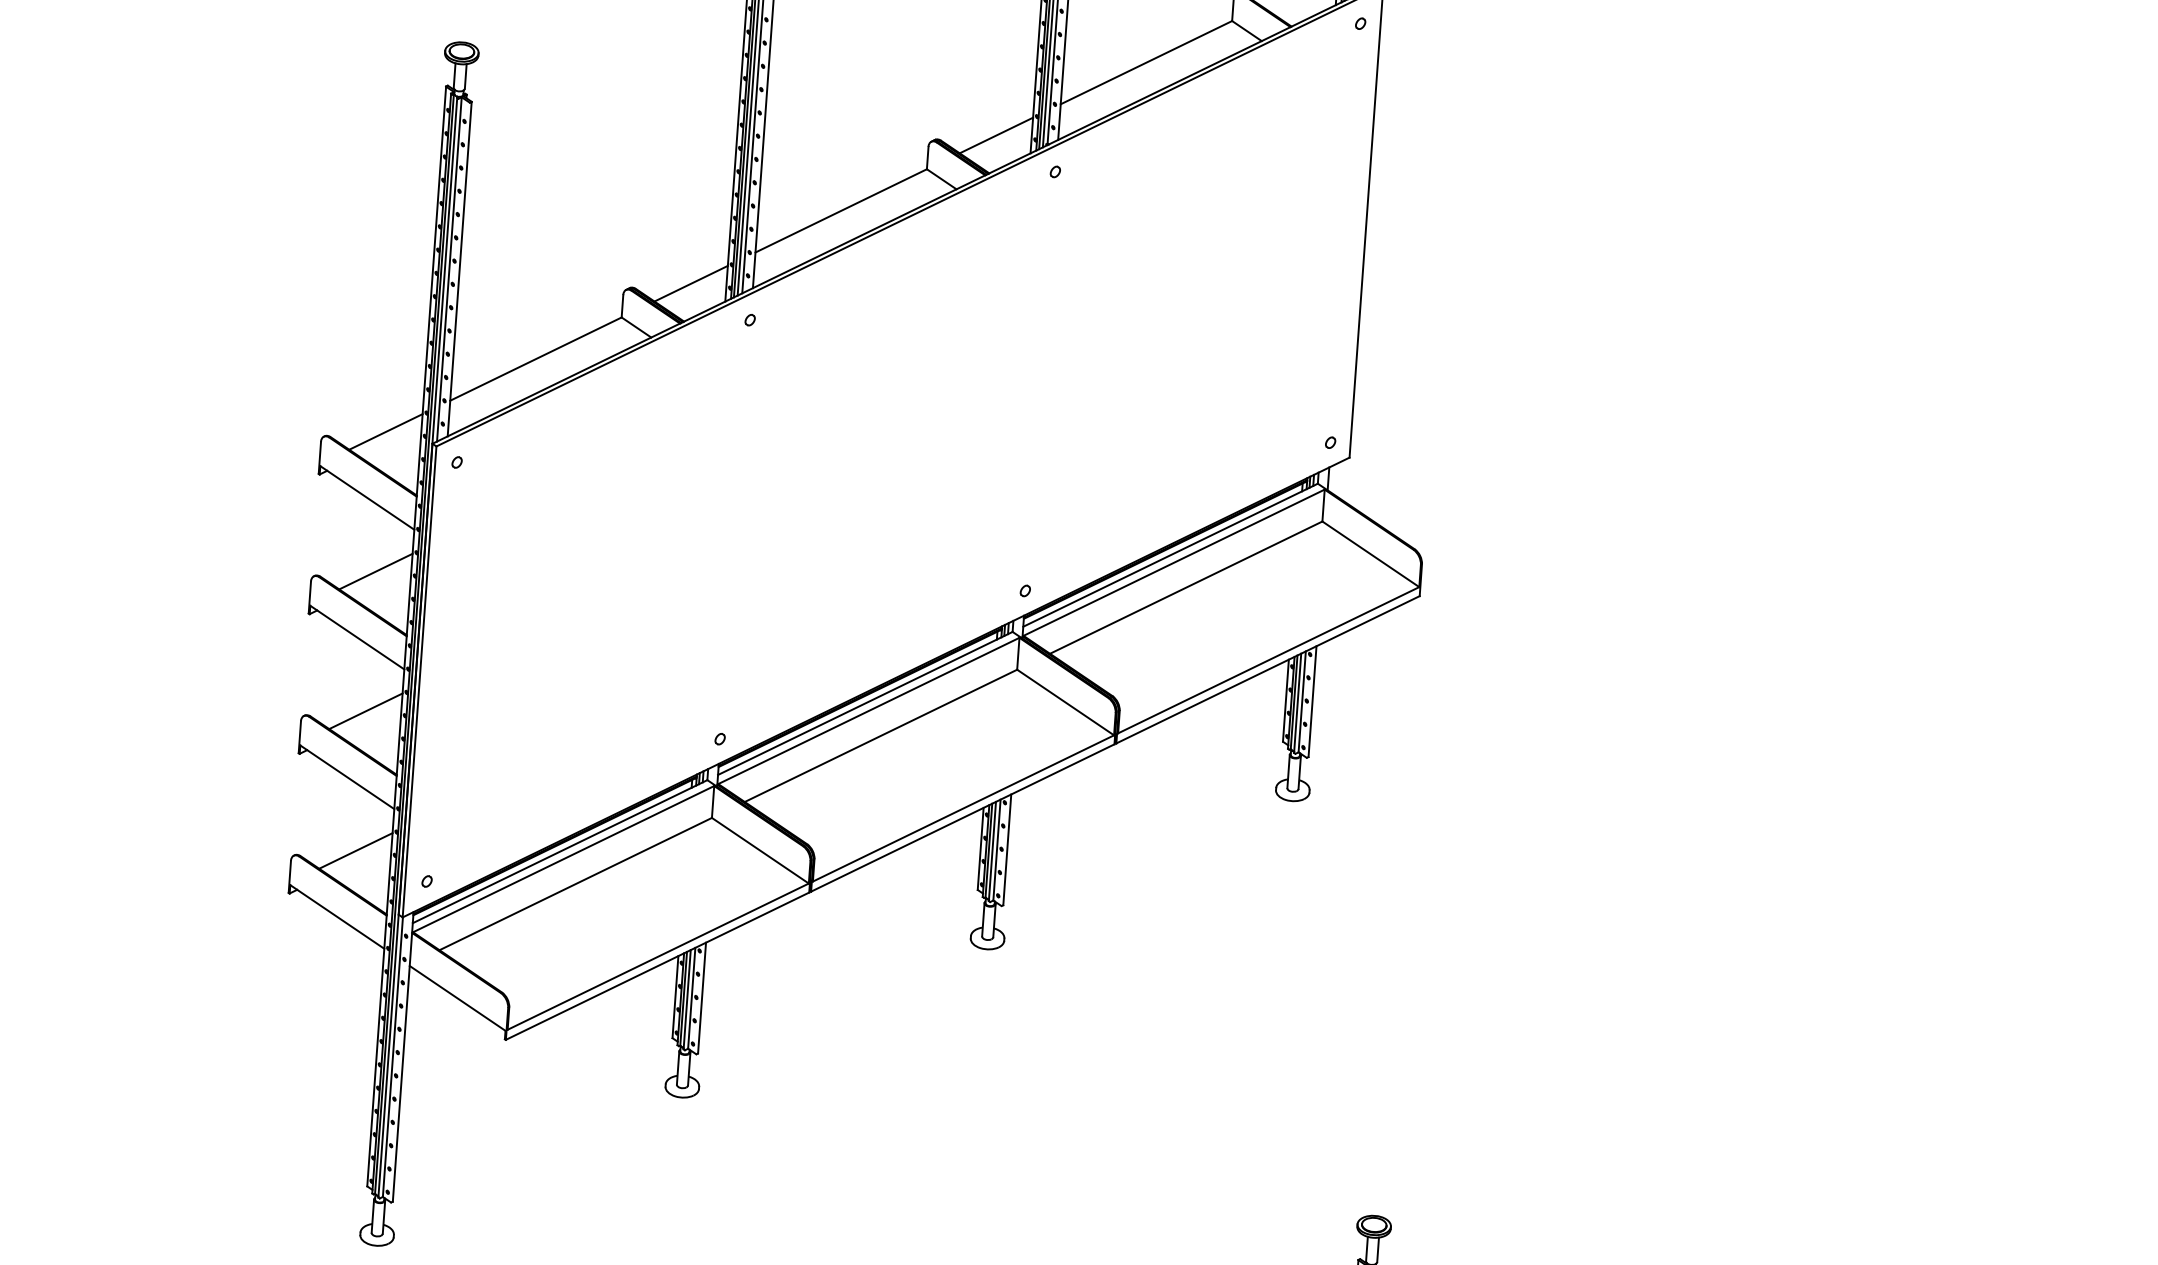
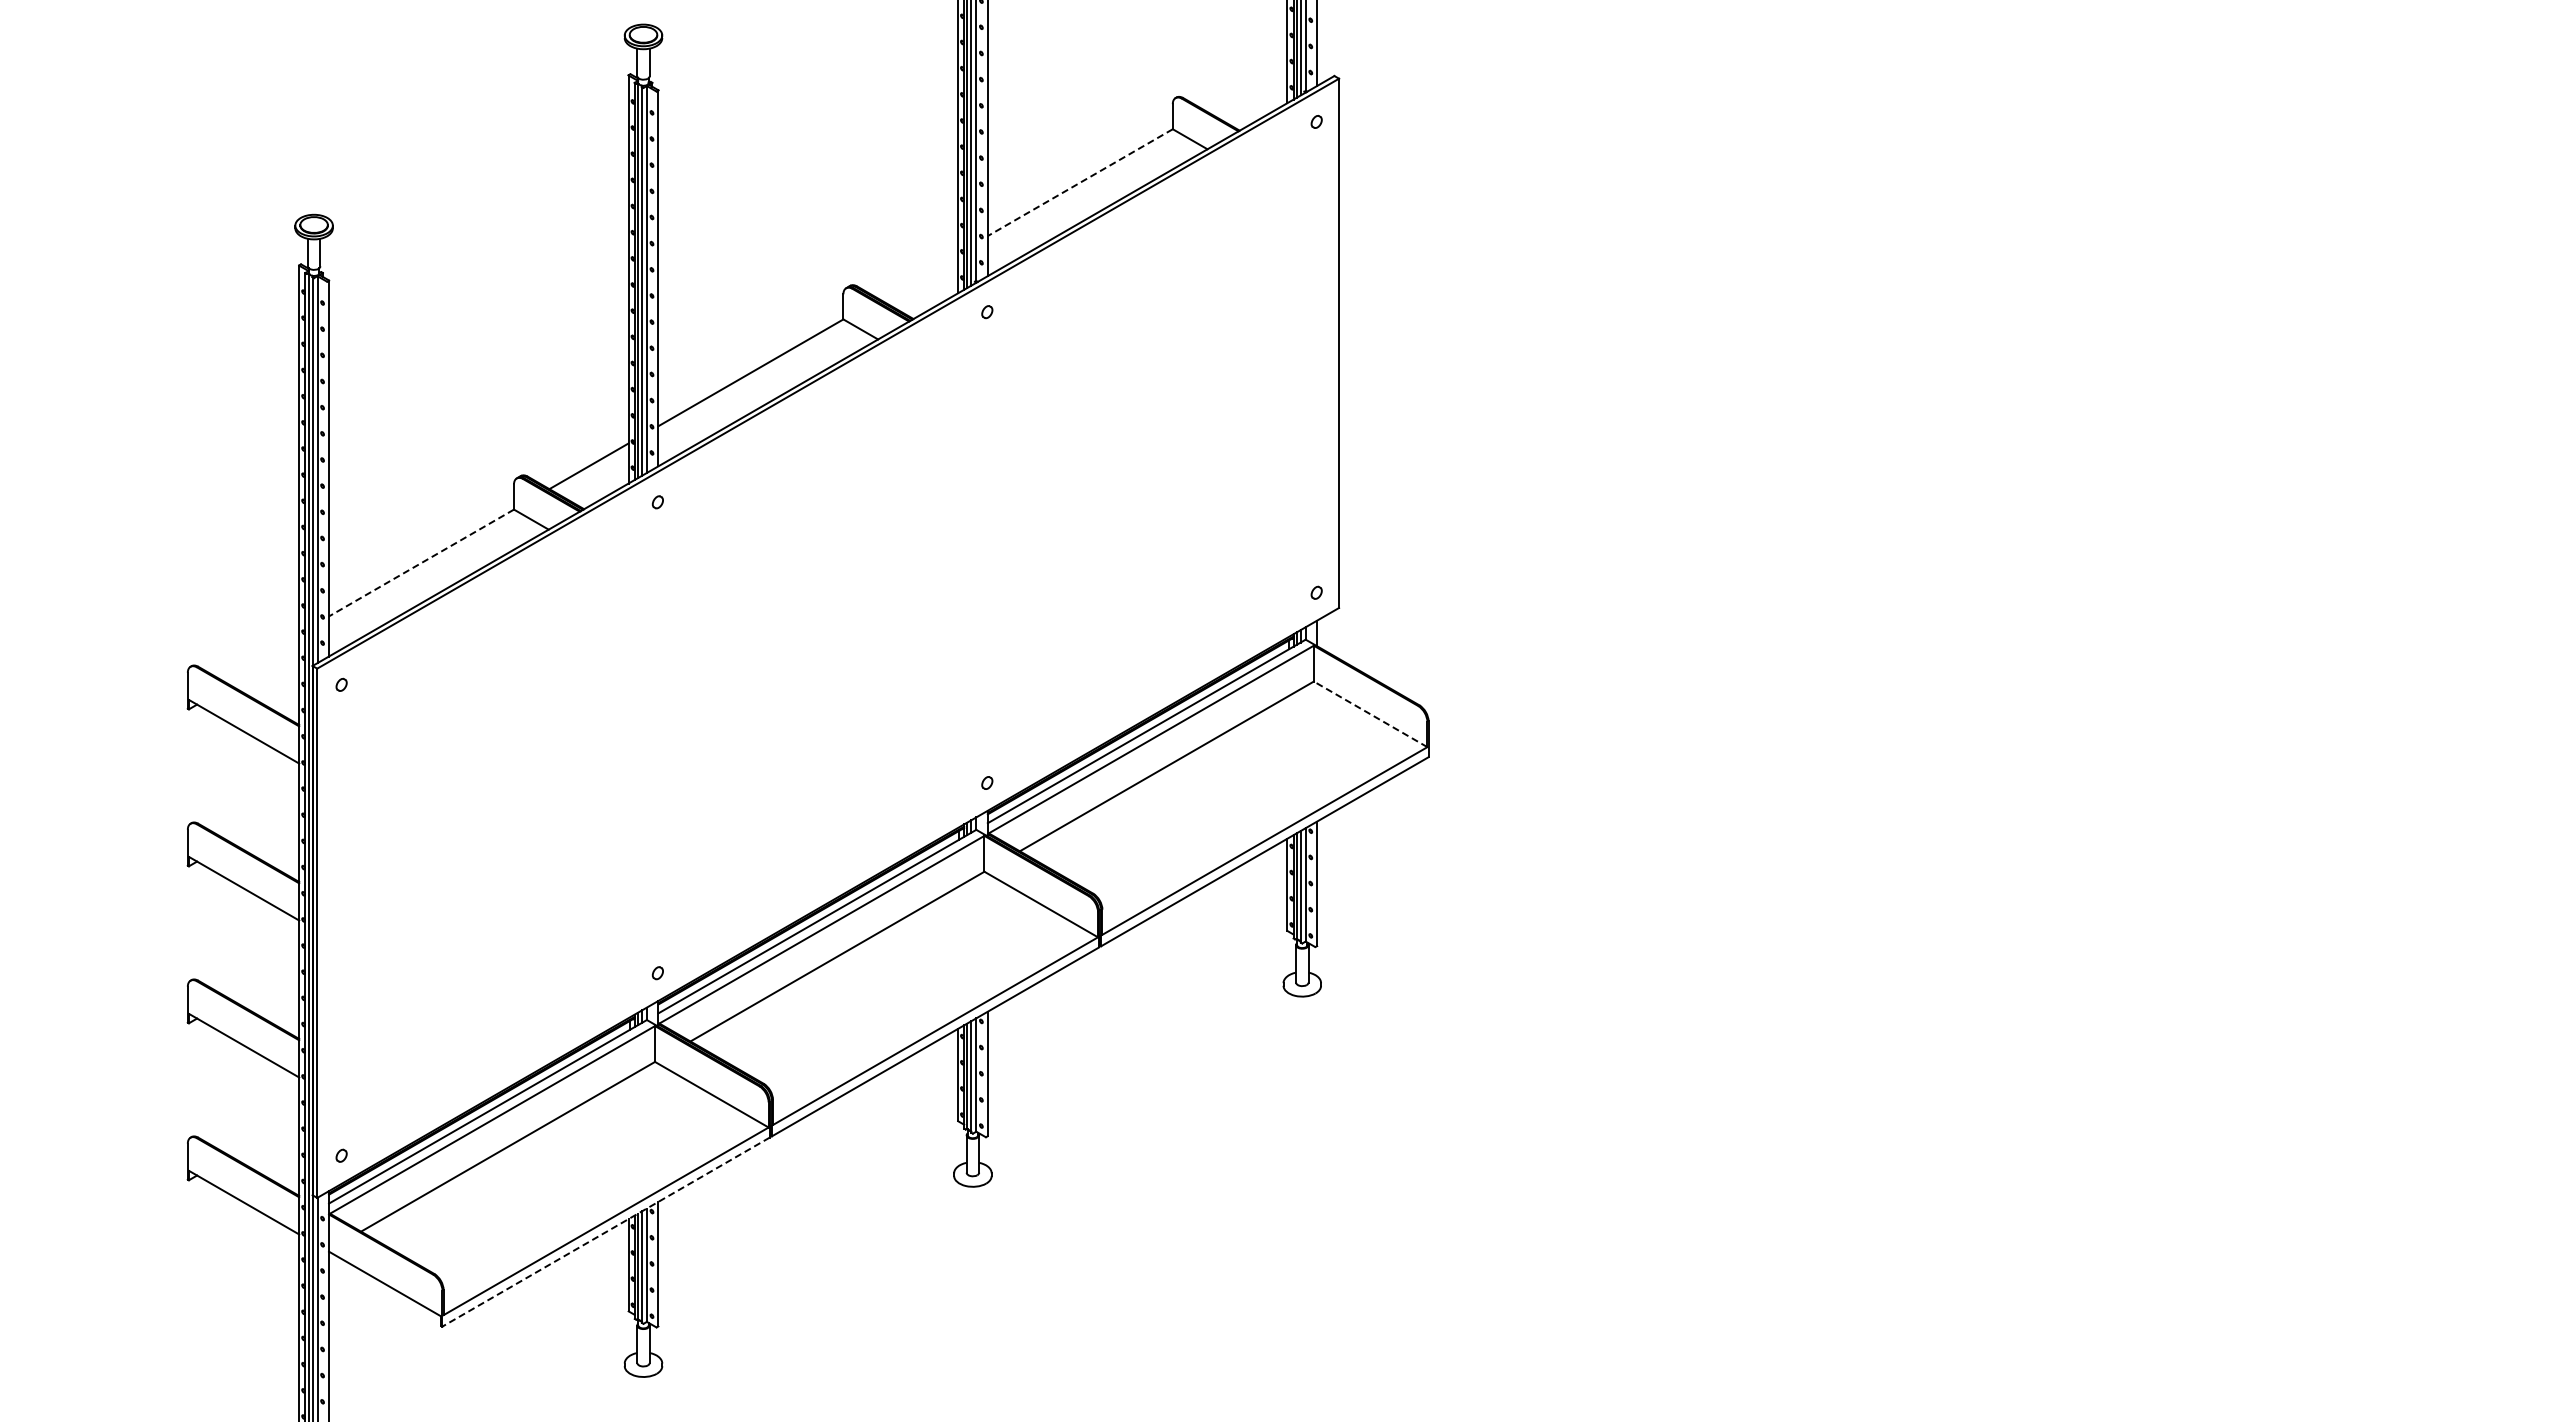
line: (1146, 62) -> (1080, 182), solid -> dashed
line: (996, 134) -> (918, 275), removed
line: (535, 359) -> (421, 563), solid -> dashed
line: (385, 431) -> (259, 656), removed
line: (1370, 554) -> (1370, 714), solid -> dashed
line: (375, 571) -> (259, 813), removed
line: (365, 711) -> (259, 970), removed
line: (355, 851) -> (259, 1127), removed
line: (657, 966) -> (606, 1232), solid -> dashed

